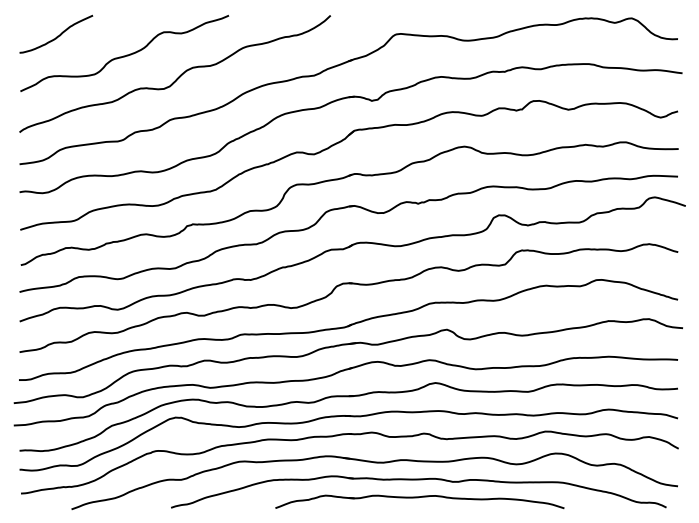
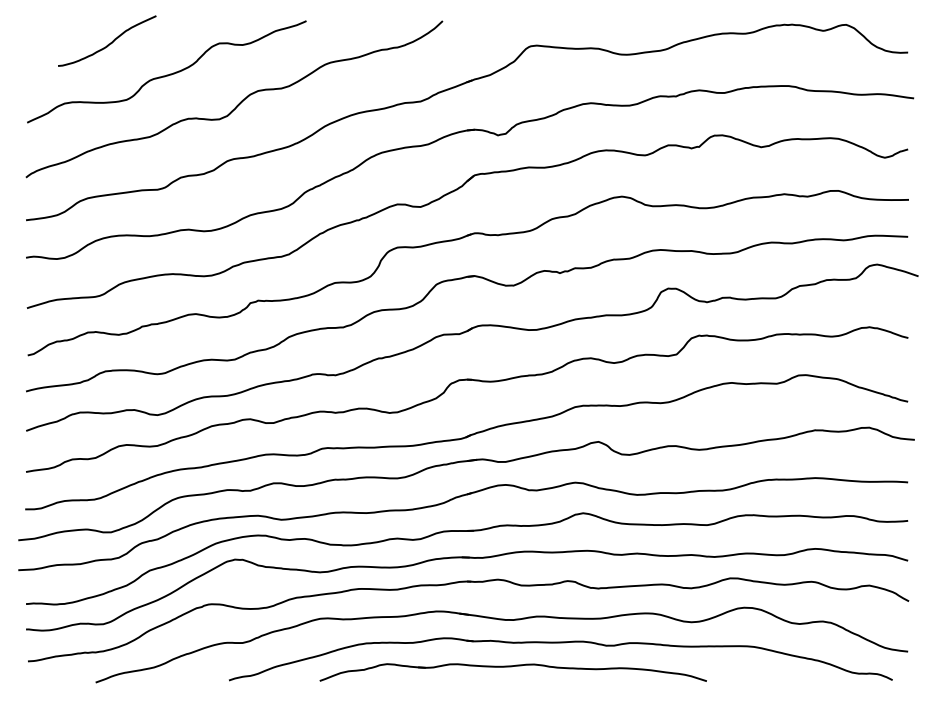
curve: (58, 35) -> (110, 42), moved
part: (419, 501) -> (512, 672), moved

